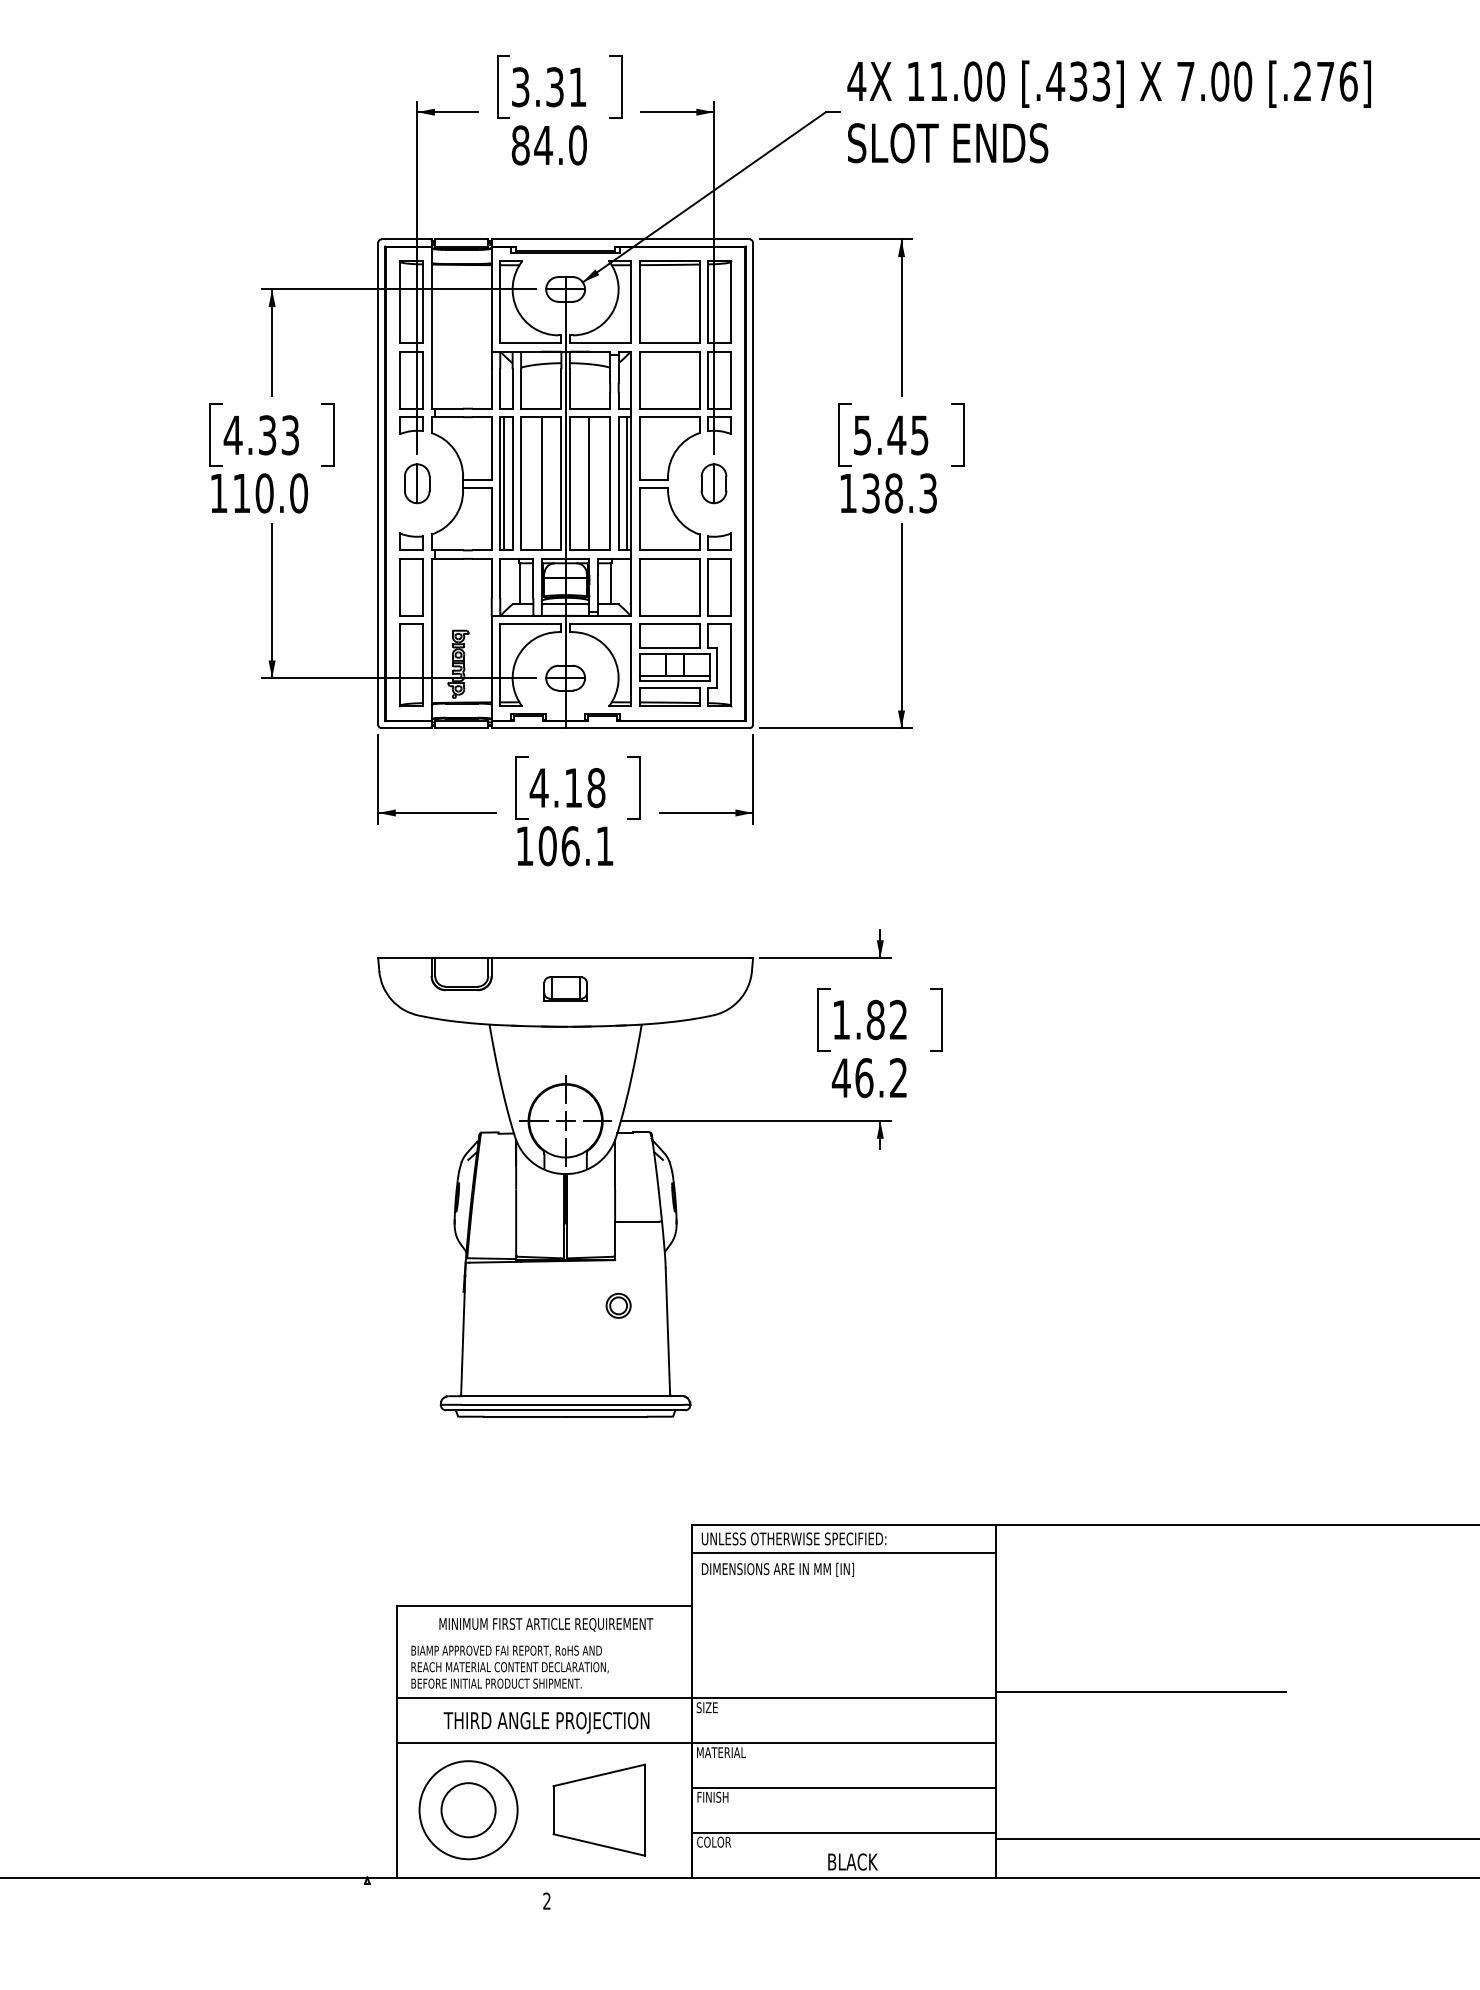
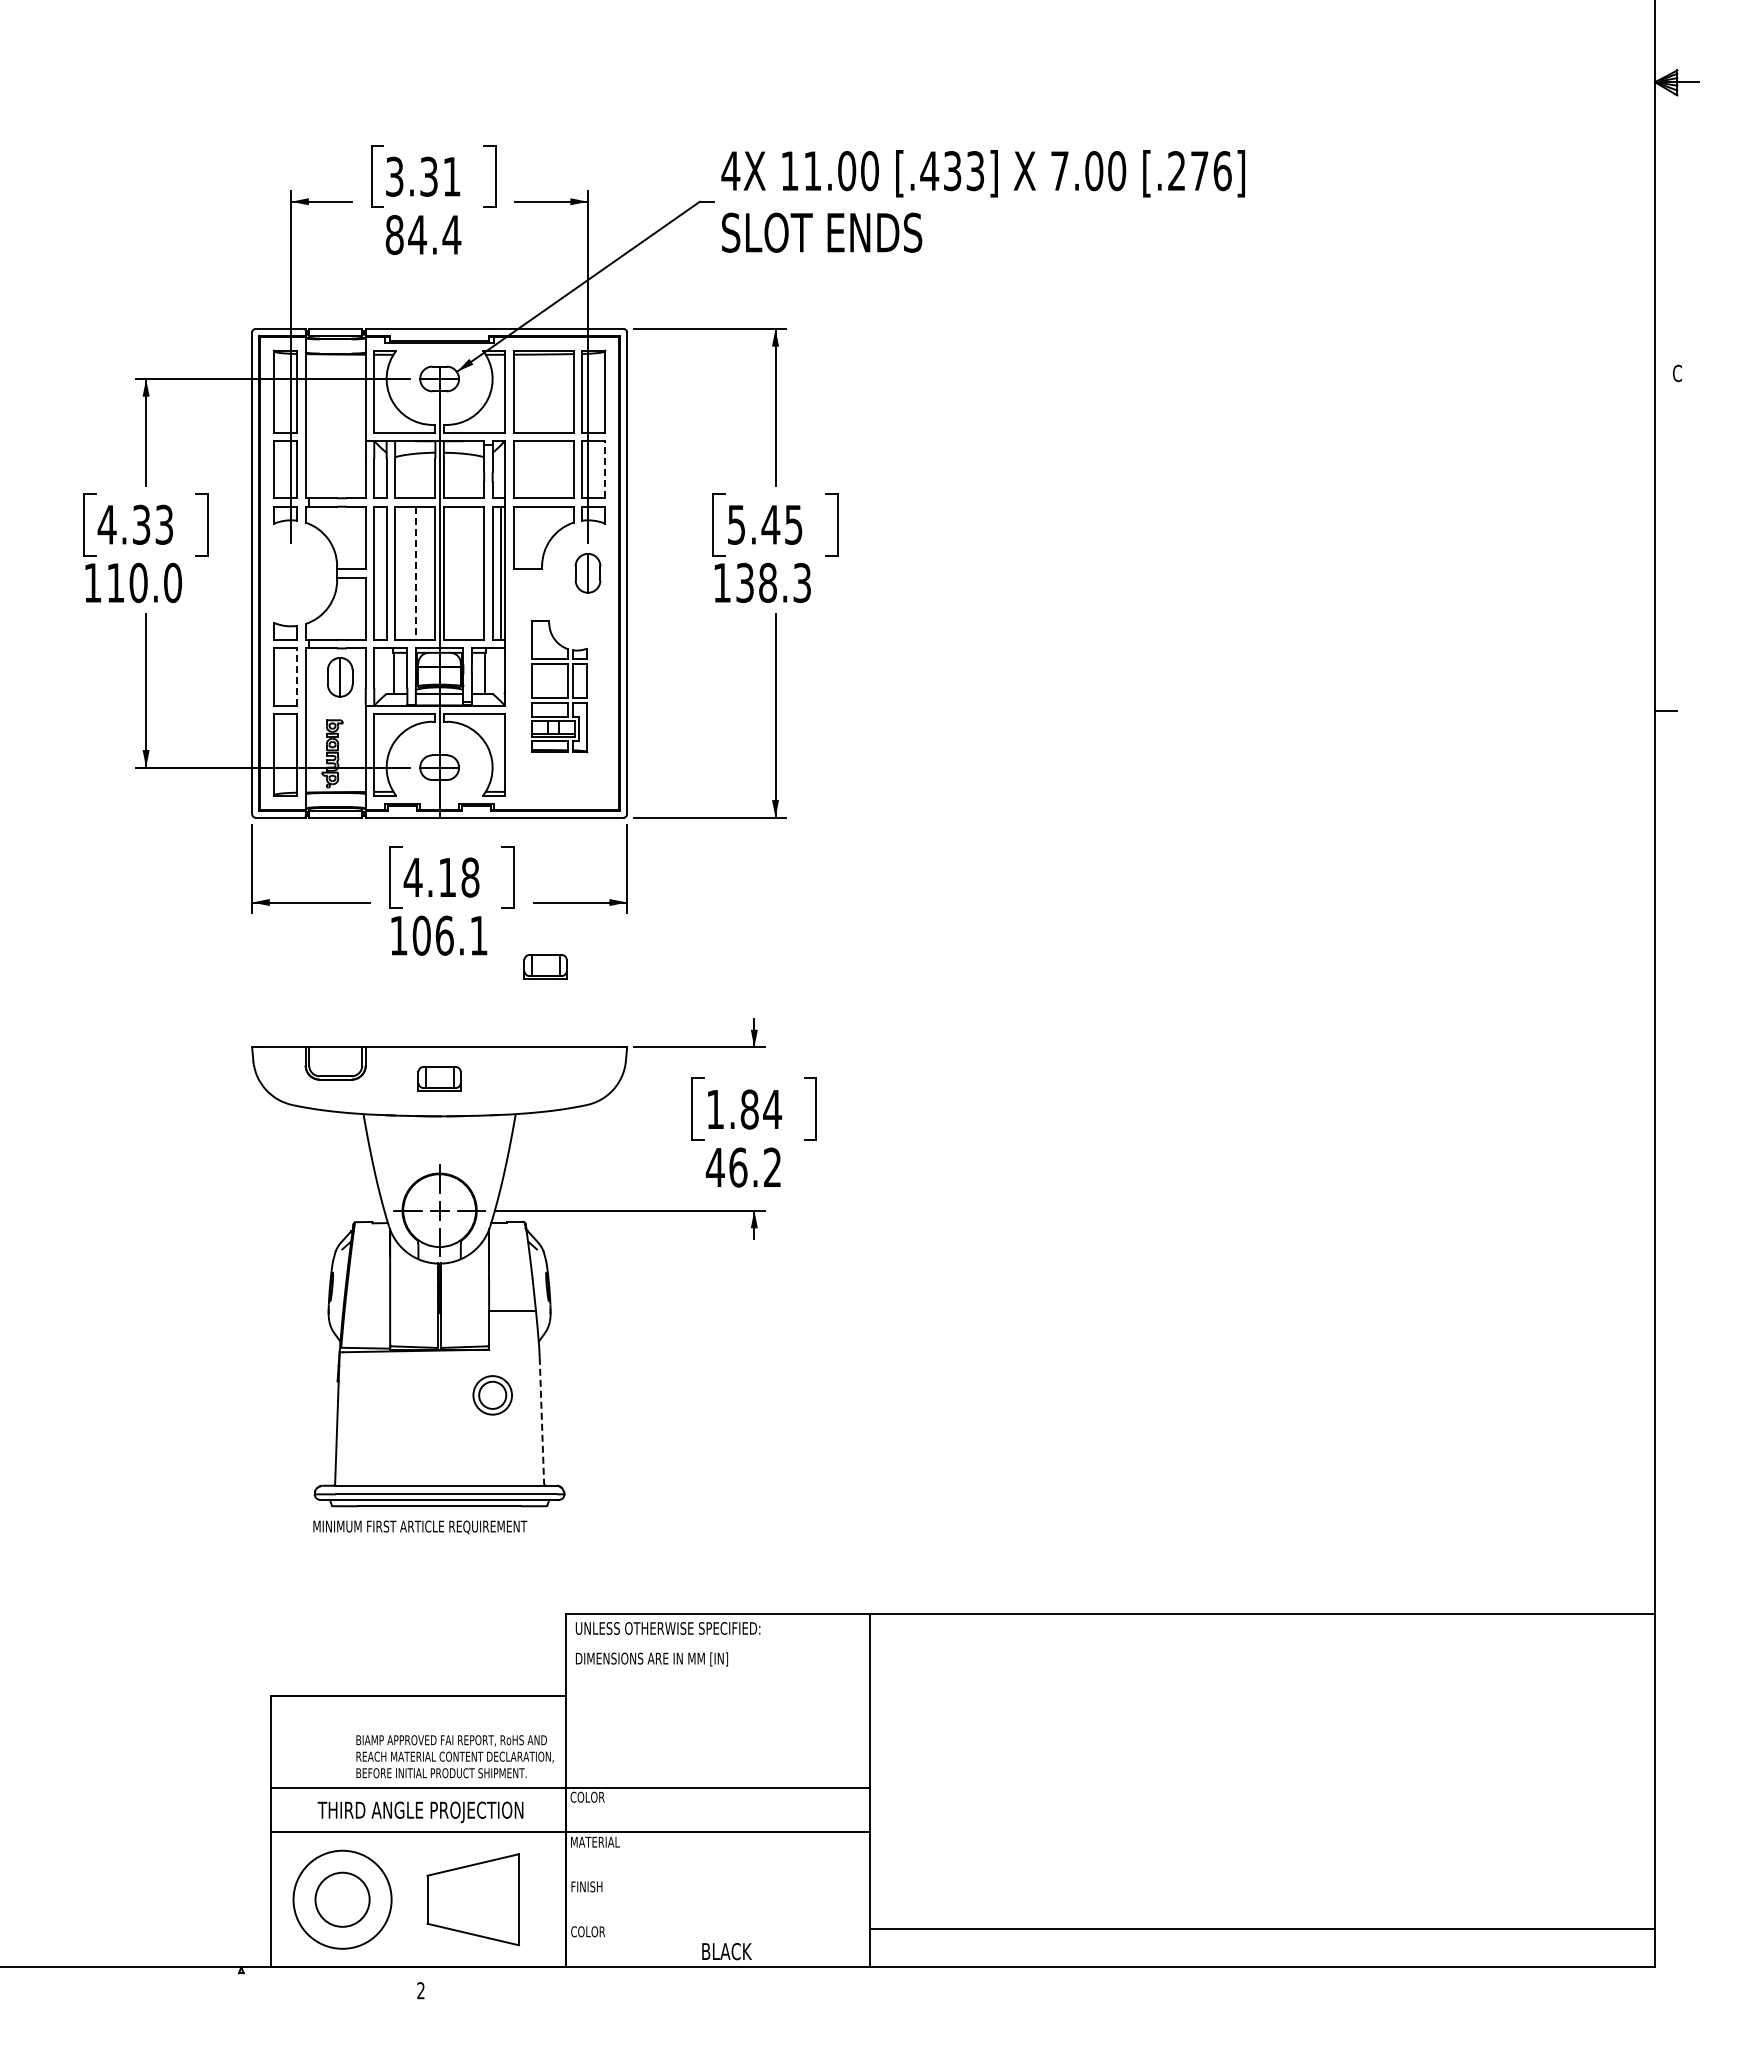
text: (577, 144) -> (451, 234), 84.0 -> 84.4
line: (731, 379) -> (605, 469), solid -> dashed
line: (504, 482) -> (378, 572), removed
line: (589, 482) -> (463, 572), removed
part: (417, 483) -> (340, 677), moved
line: (541, 483) -> (415, 573), solid -> dashed
line: (423, 586) -> (297, 676), solid -> dashed
part: (685, 596) -> (559, 686), size x0.6
part: (671, 876) -> (545, 966), added
text: (898, 1018) -> (772, 1108), 1.82 -> 1.84
part: (618, 1305) -> (492, 1395), size x1.6
line: (667, 1331) -> (541, 1421), solid -> dashed
line: (844, 1552) -> (718, 1642), removed
text: (546, 1624) -> (420, 1527), moved
text: (509, 1666) -> (454, 1756), moved
line: (1140, 1691) -> (1014, 1781), removed
text: (713, 1706) -> (587, 1796), SIZE -> COLOR
line: (844, 1787) -> (718, 1877), removed
line: (844, 1832) -> (718, 1922), removed

